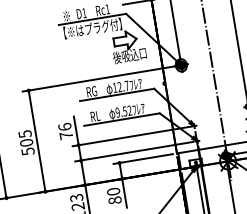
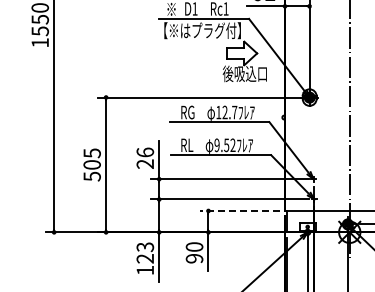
text: (65, 135) -> (144, 163), 76 -> 26
line: (143, 158) -> (240, 210), solid -> dashed
text: (114, 200) -> (194, 258), 80 -> 90

